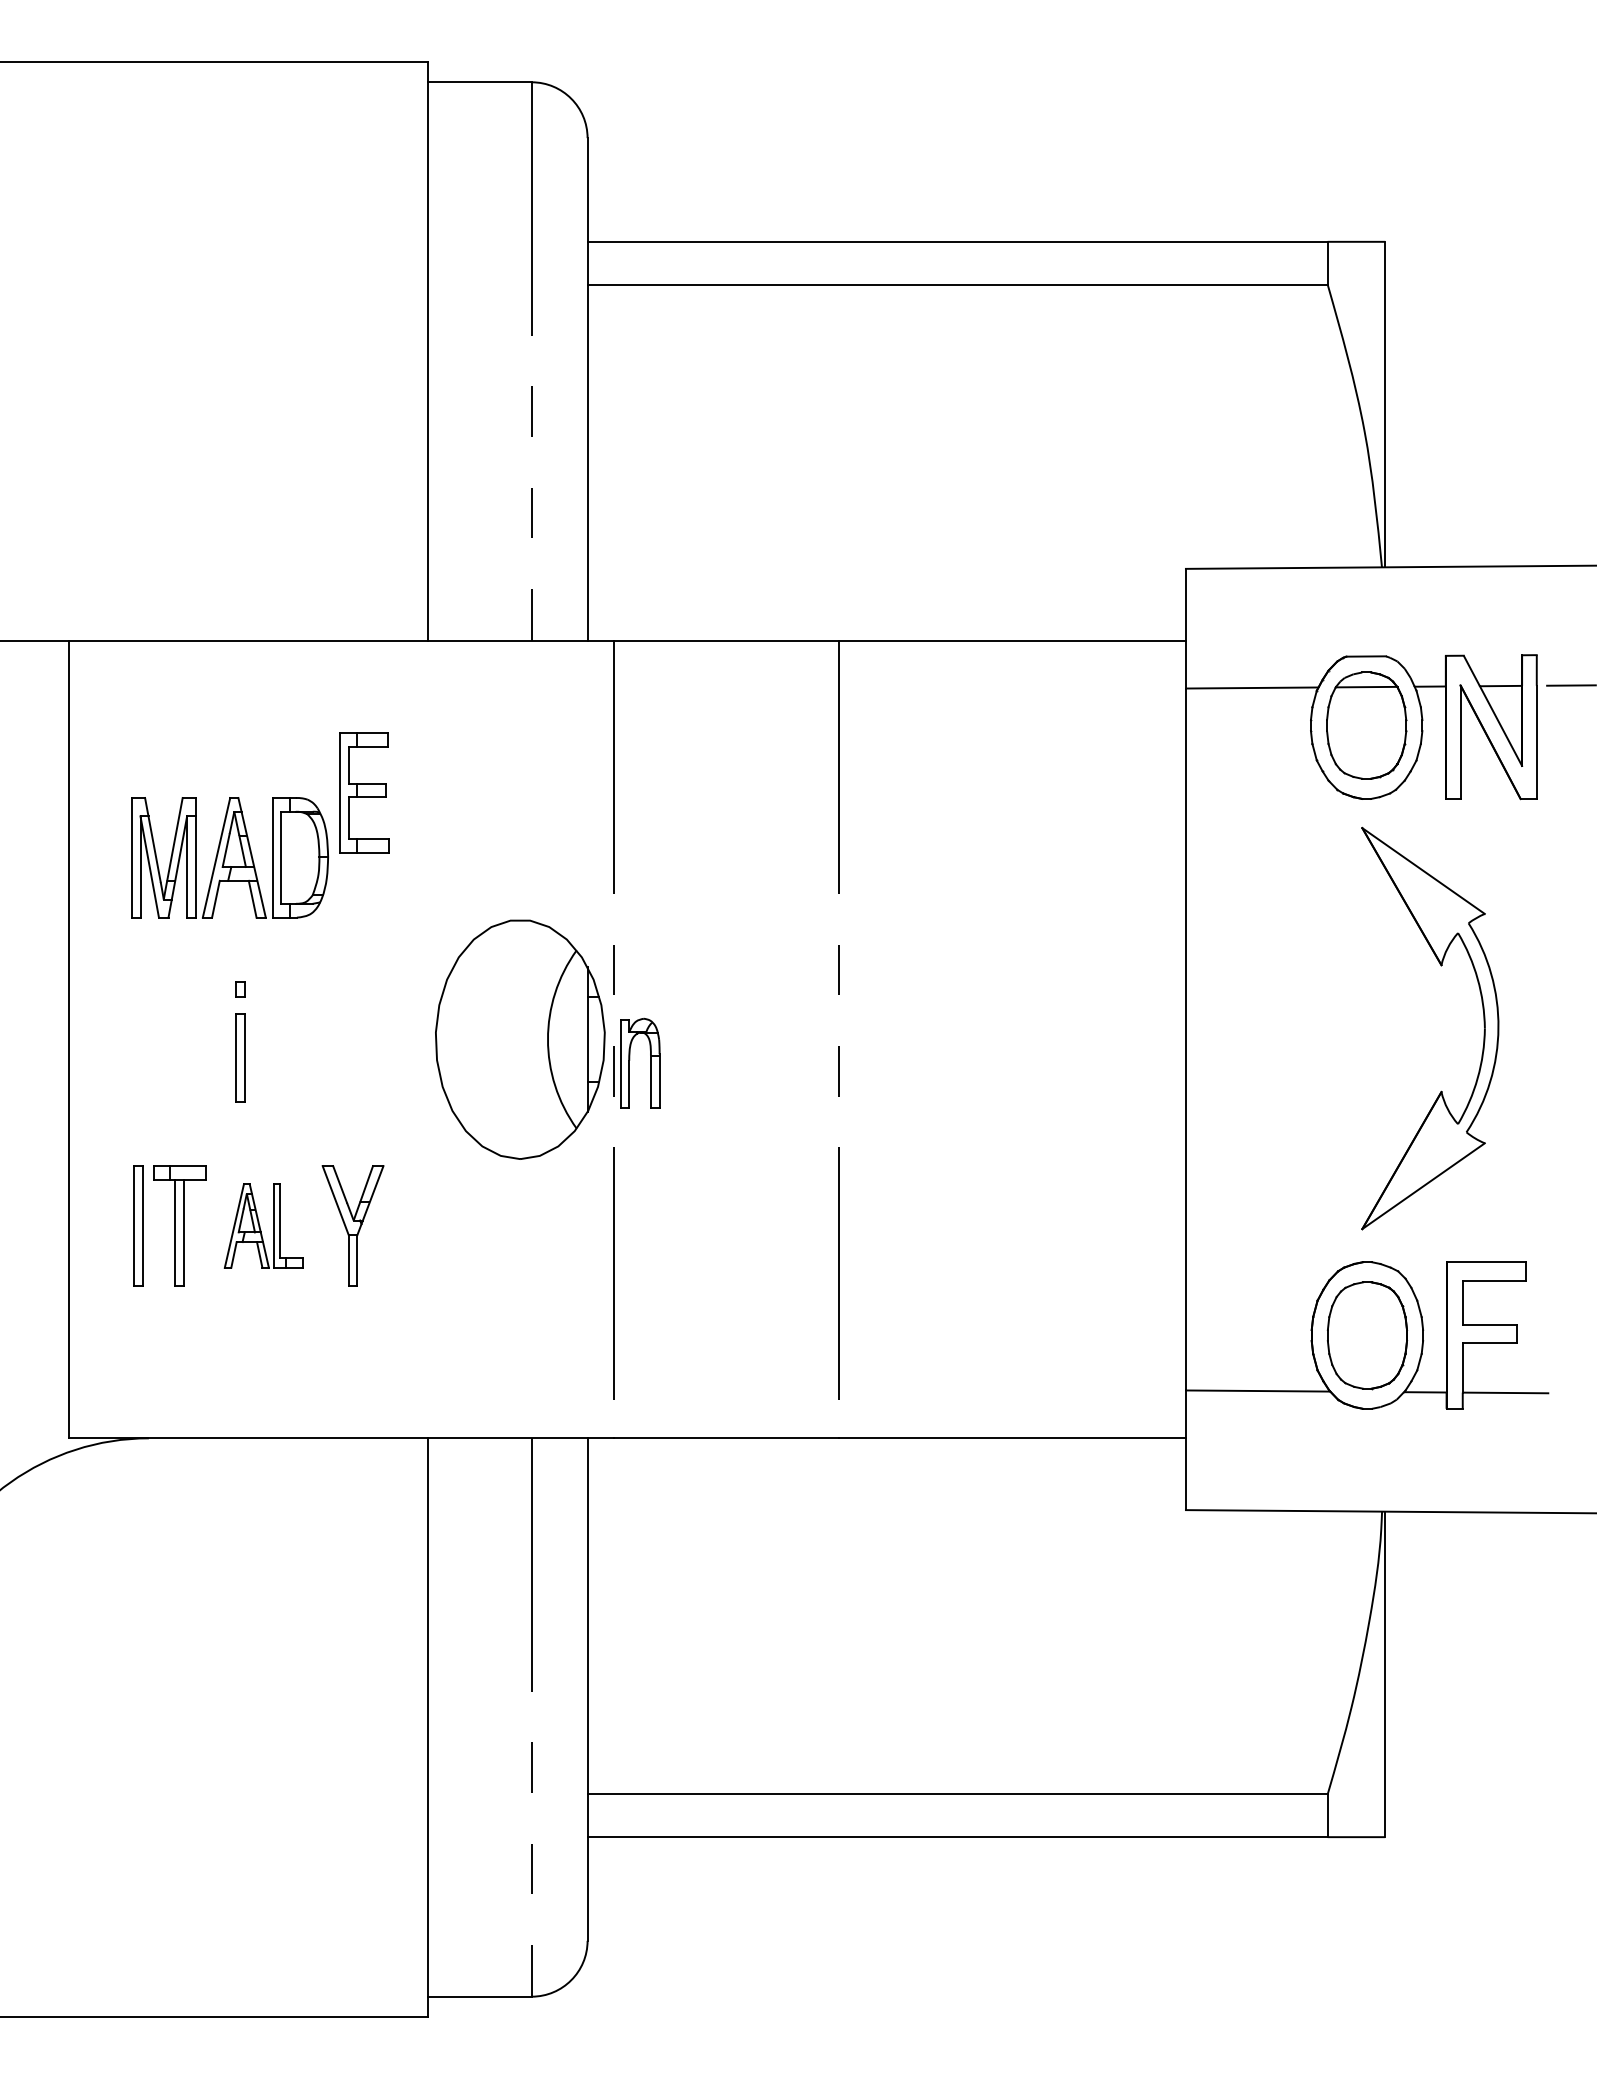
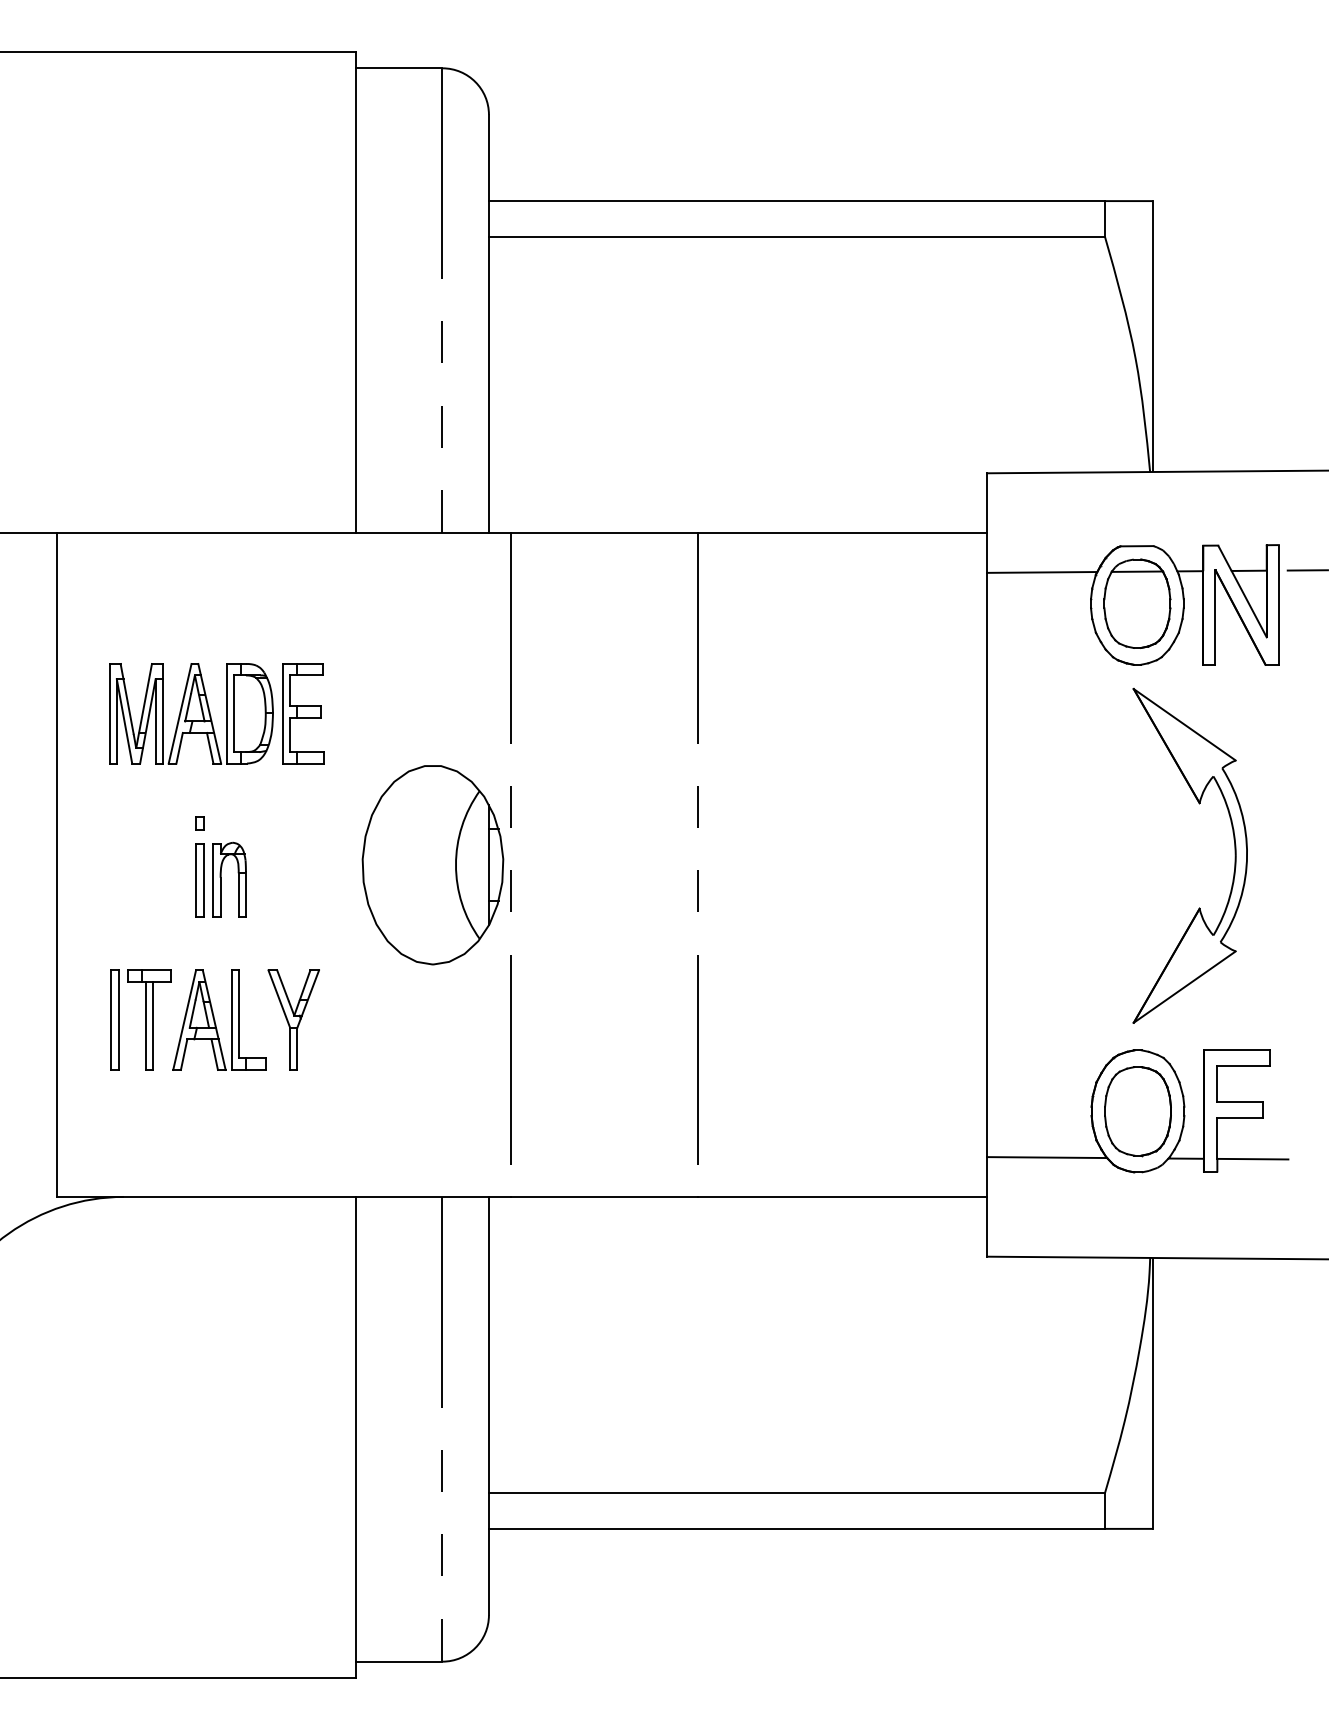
part: (364, 792) -> (303, 713), moved
part: (650, 1062) -> (238, 879), moved
part: (263, 1225) -> (219, 1019), size x1.43

